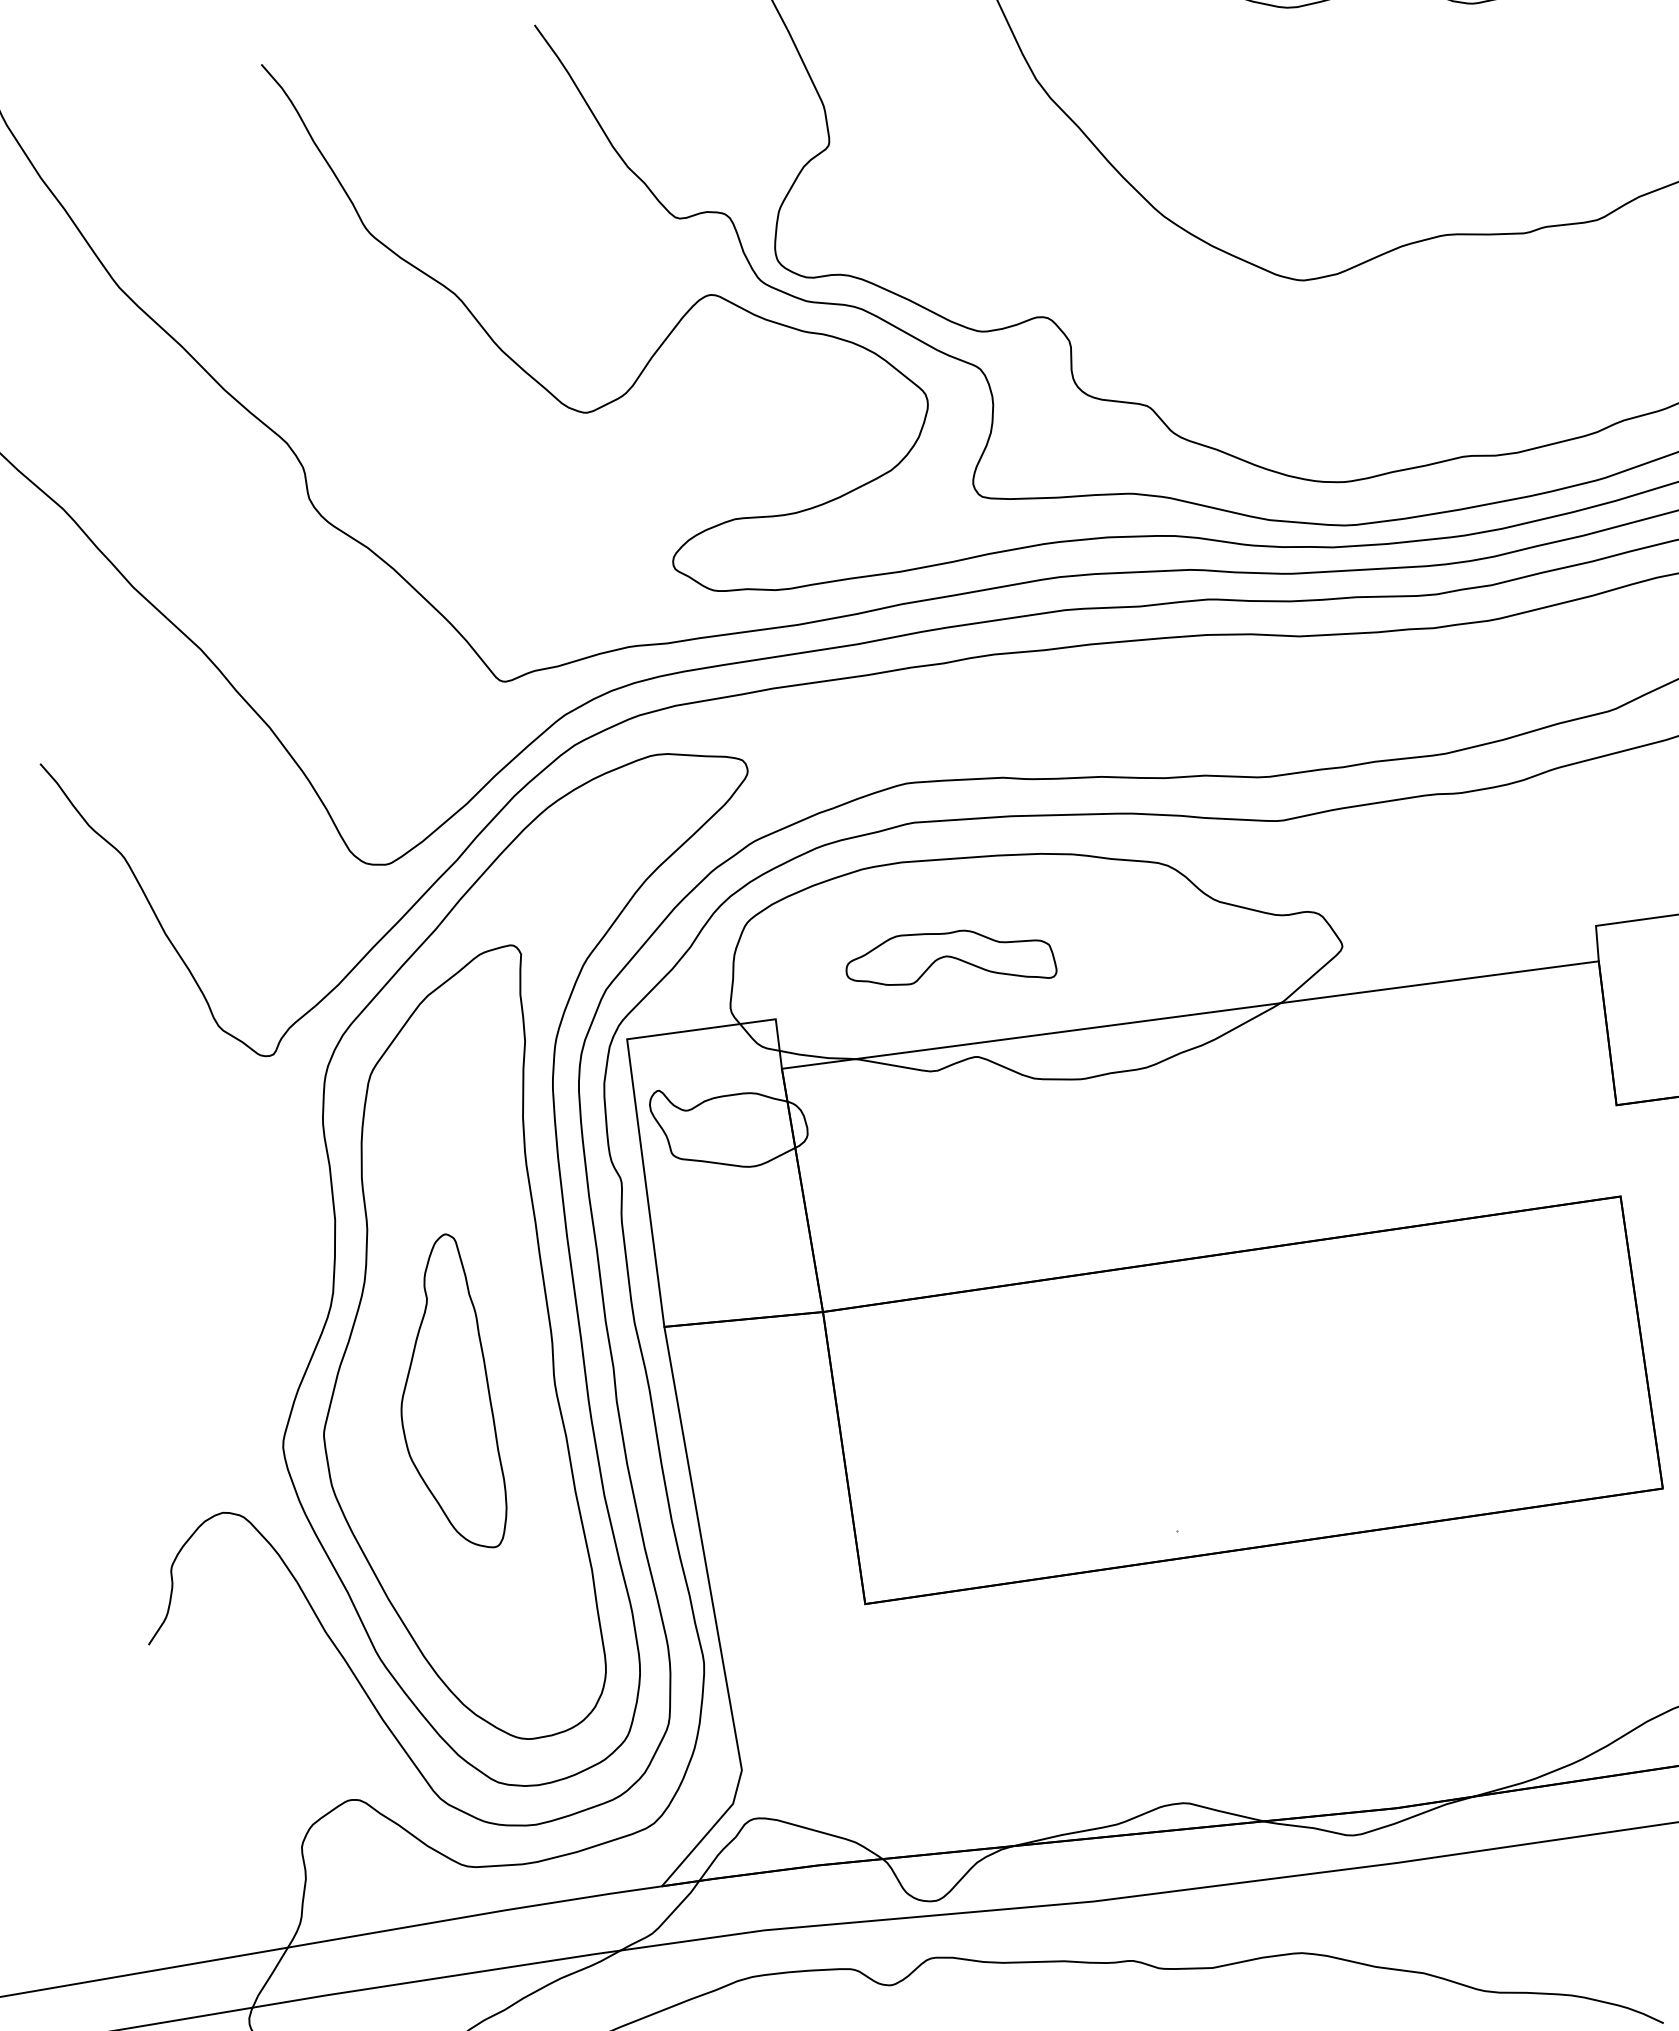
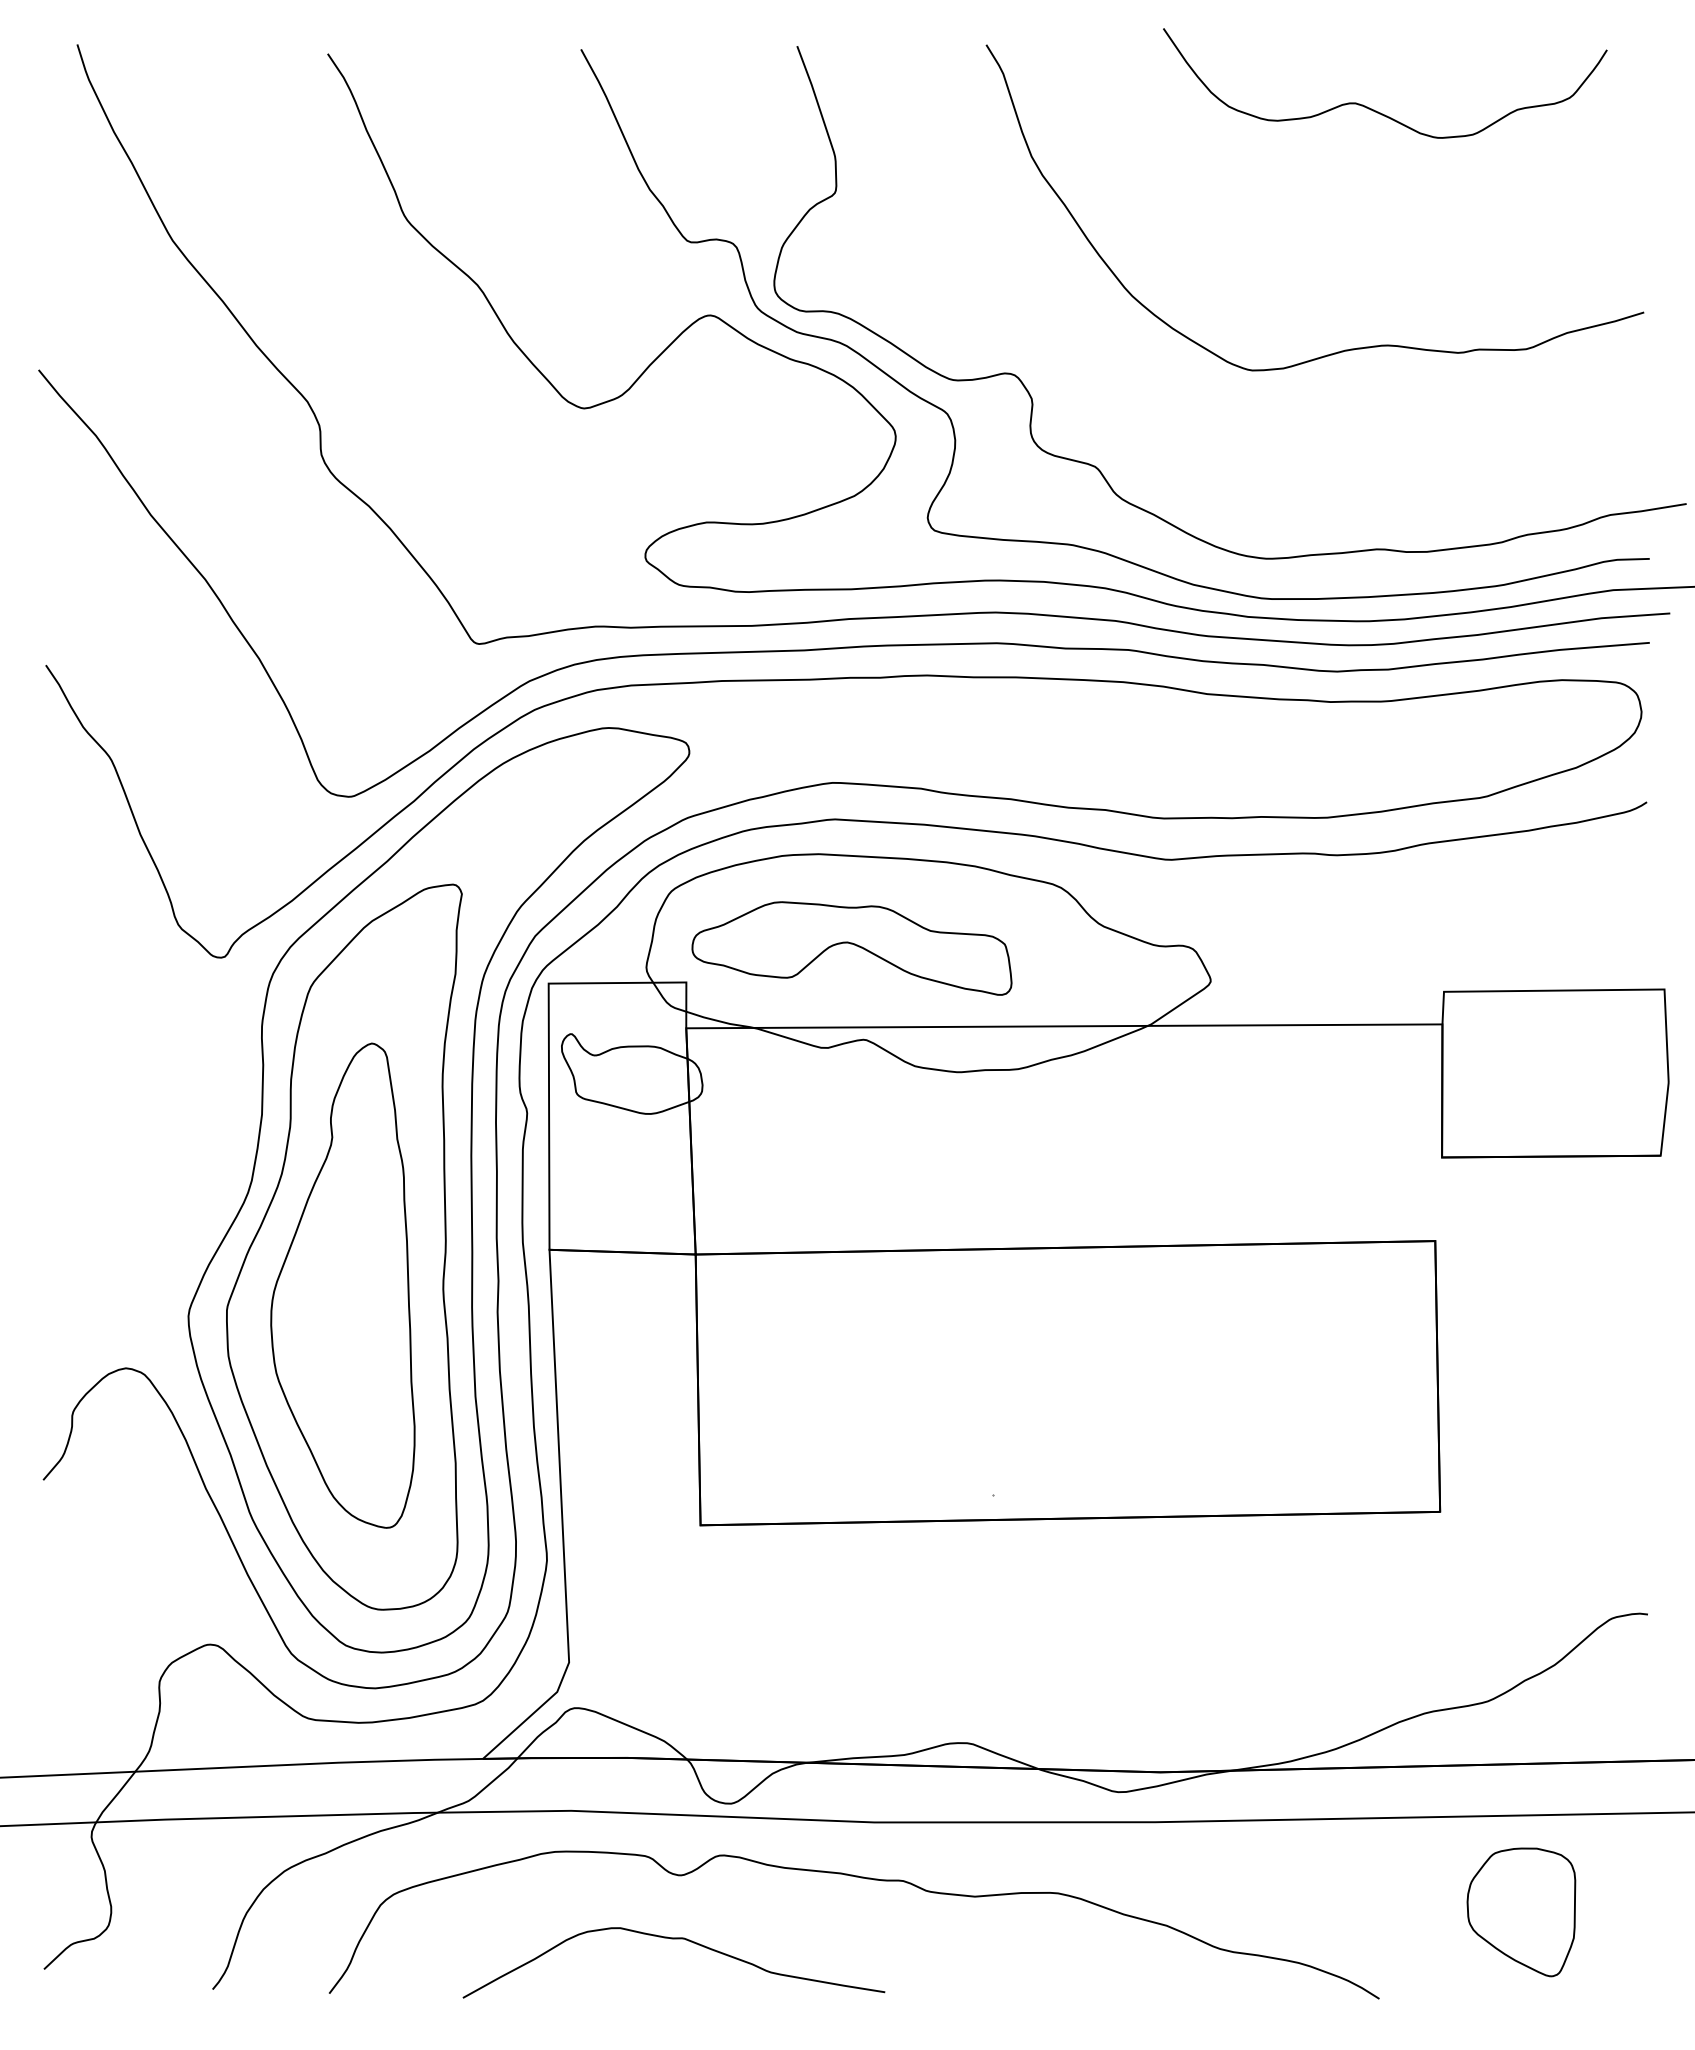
part: (949, 959) -> (851, 948), size x1.67
part: (445, 1393) -> (342, 1285), size x1.67

